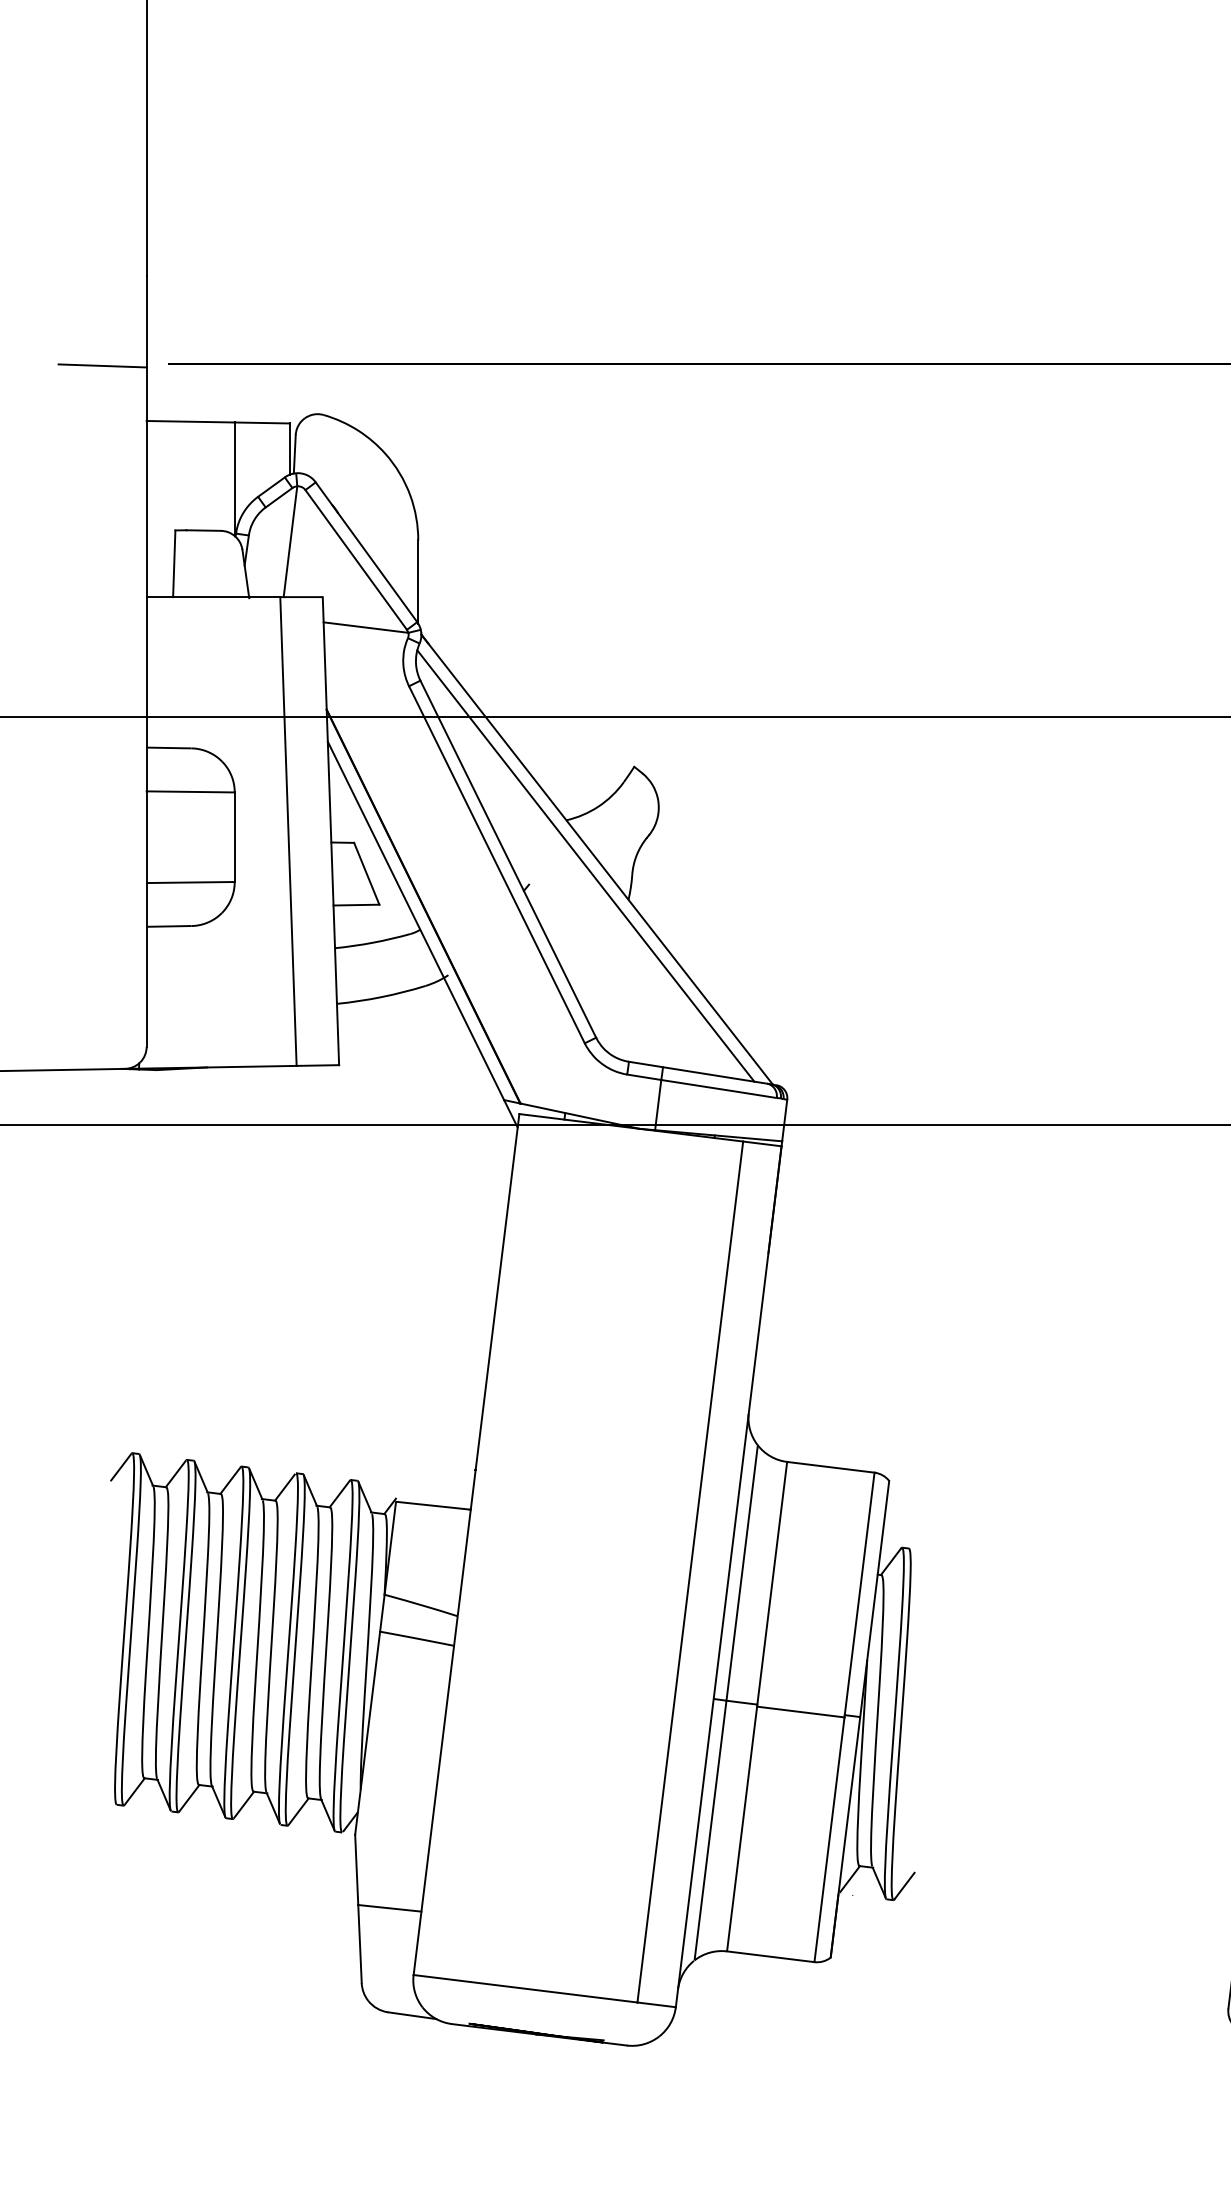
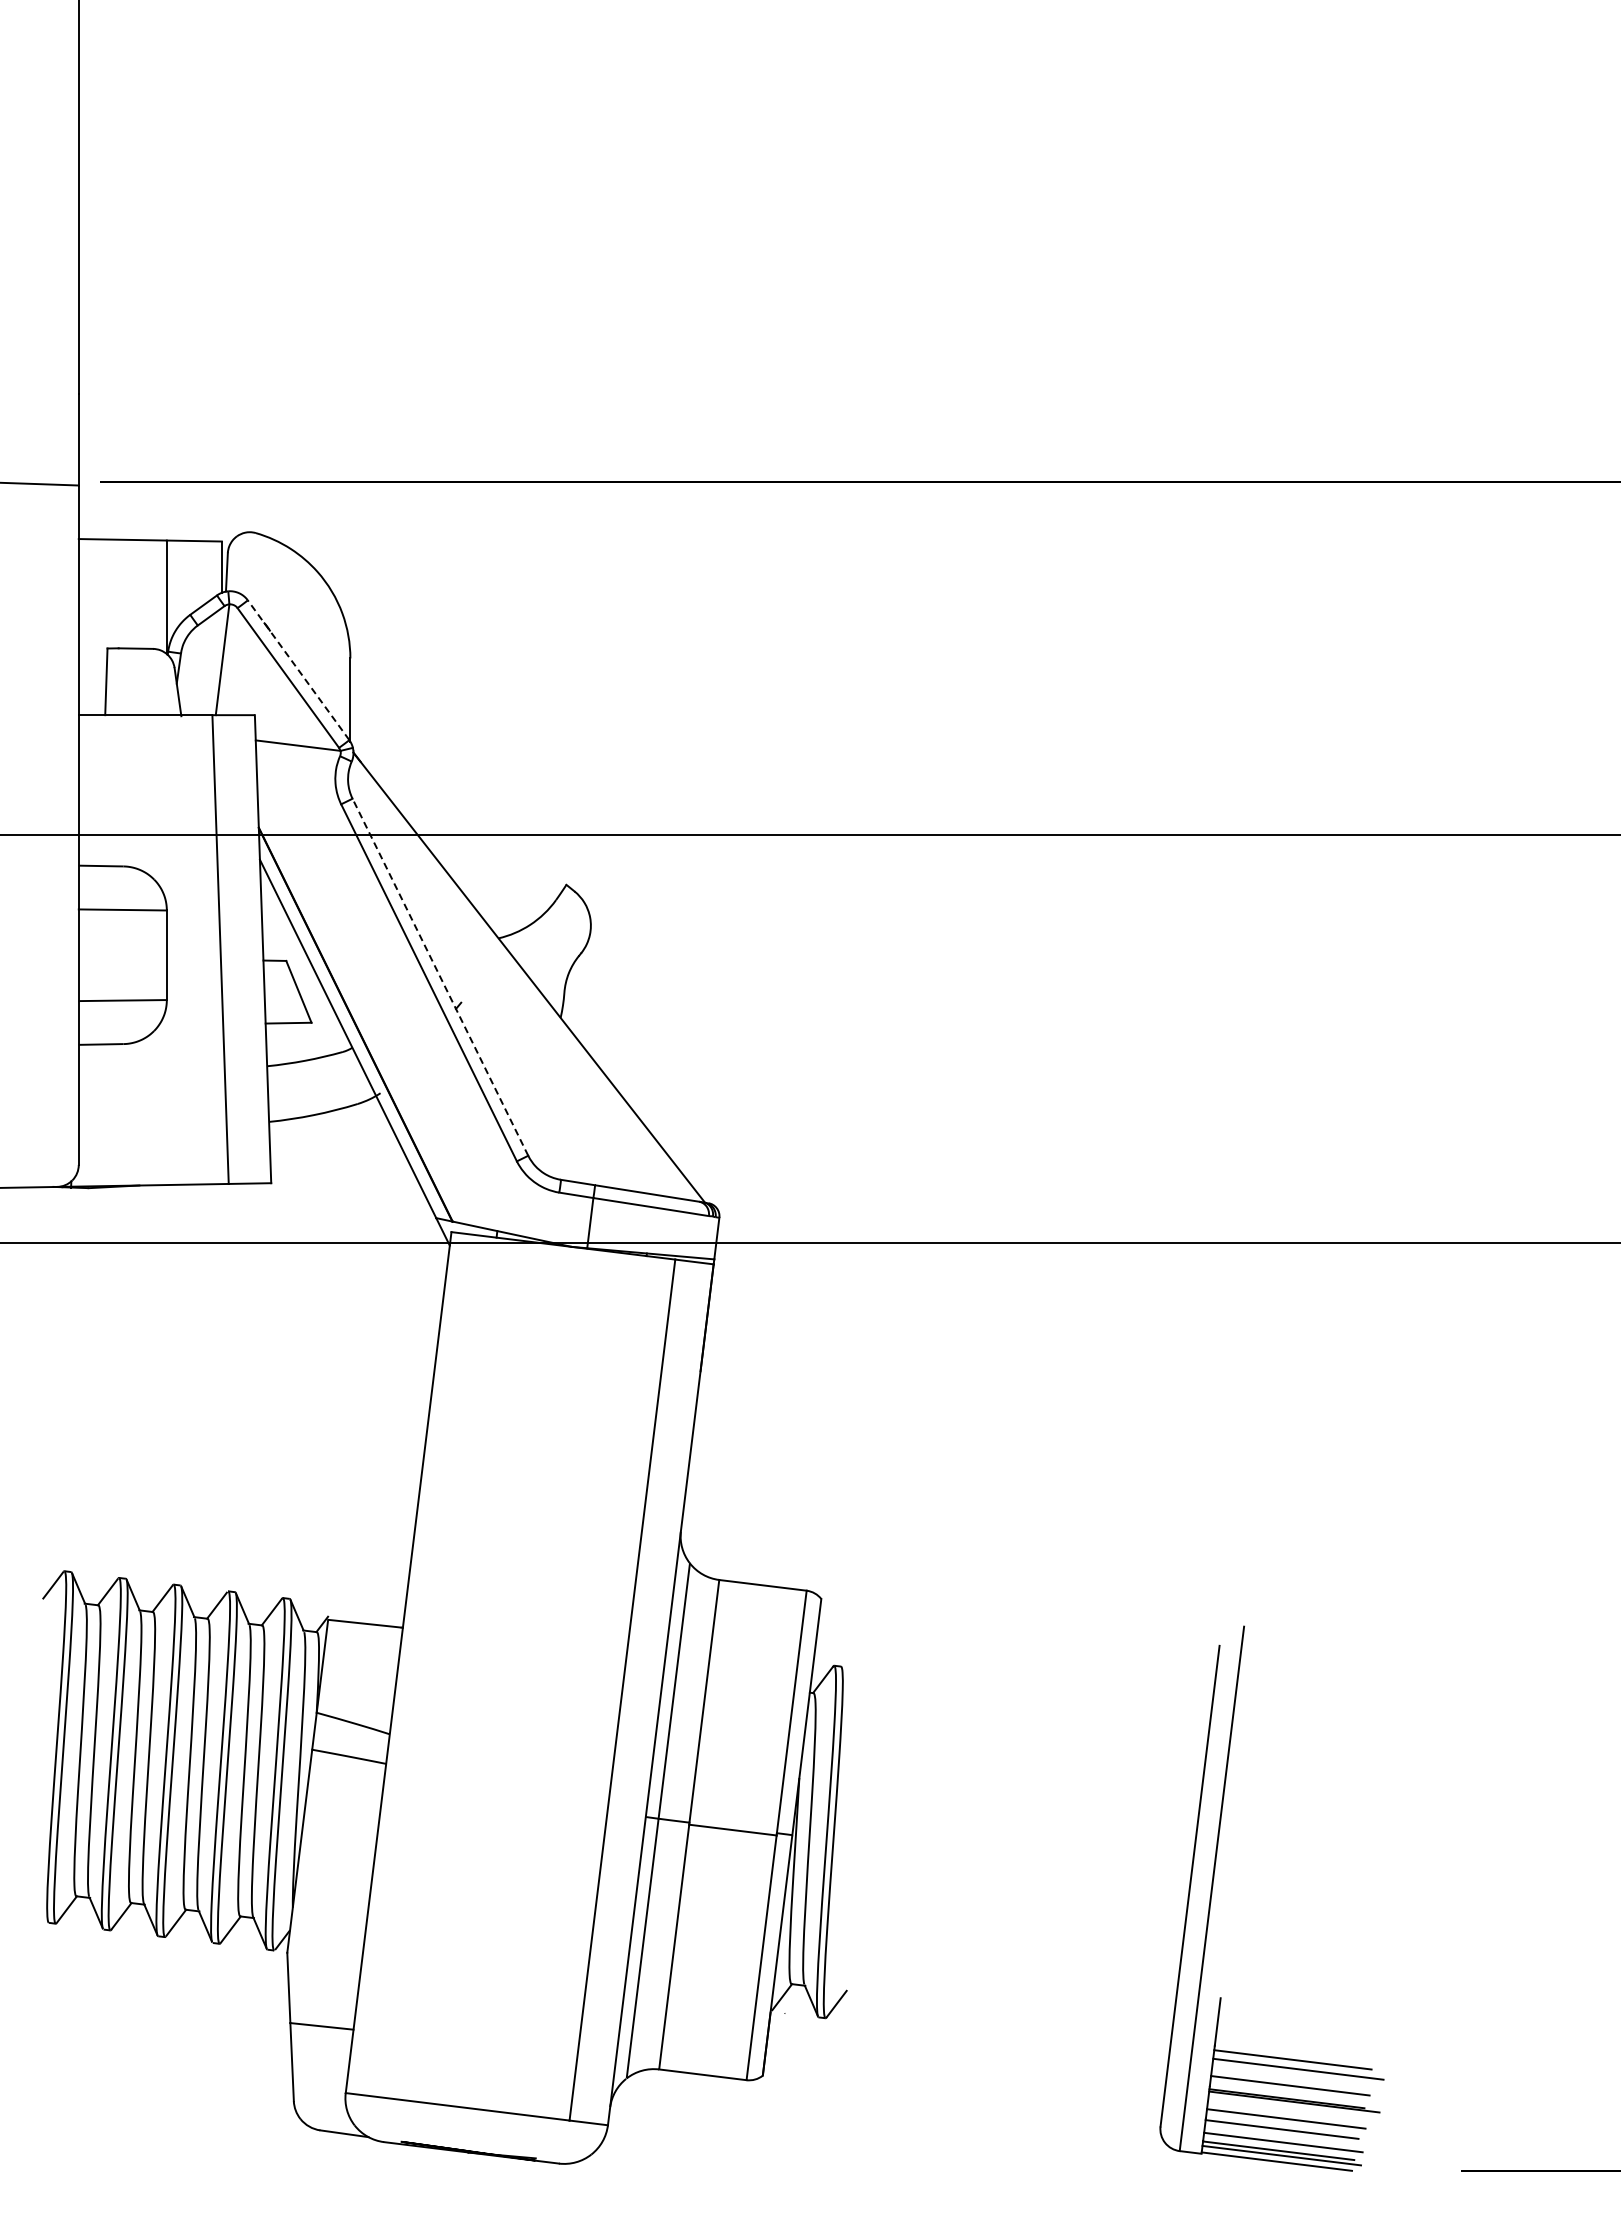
line: (366, 551) -> (298, 669), solid -> dashed
line: (508, 859) -> (440, 977), solid -> dashed
line: (585, 865) -> (517, 983), removed

